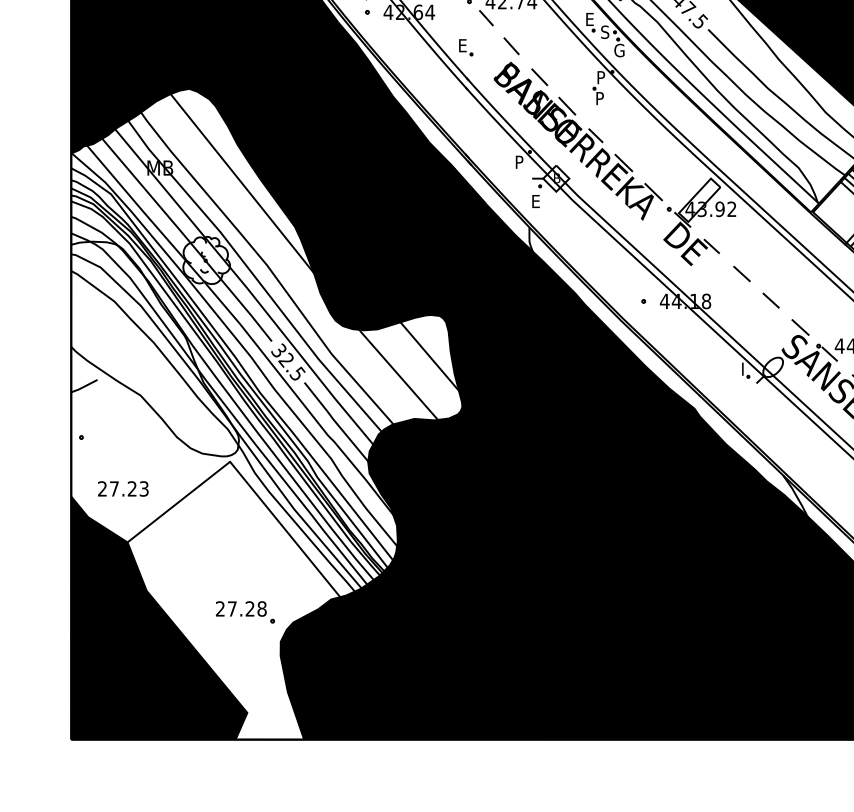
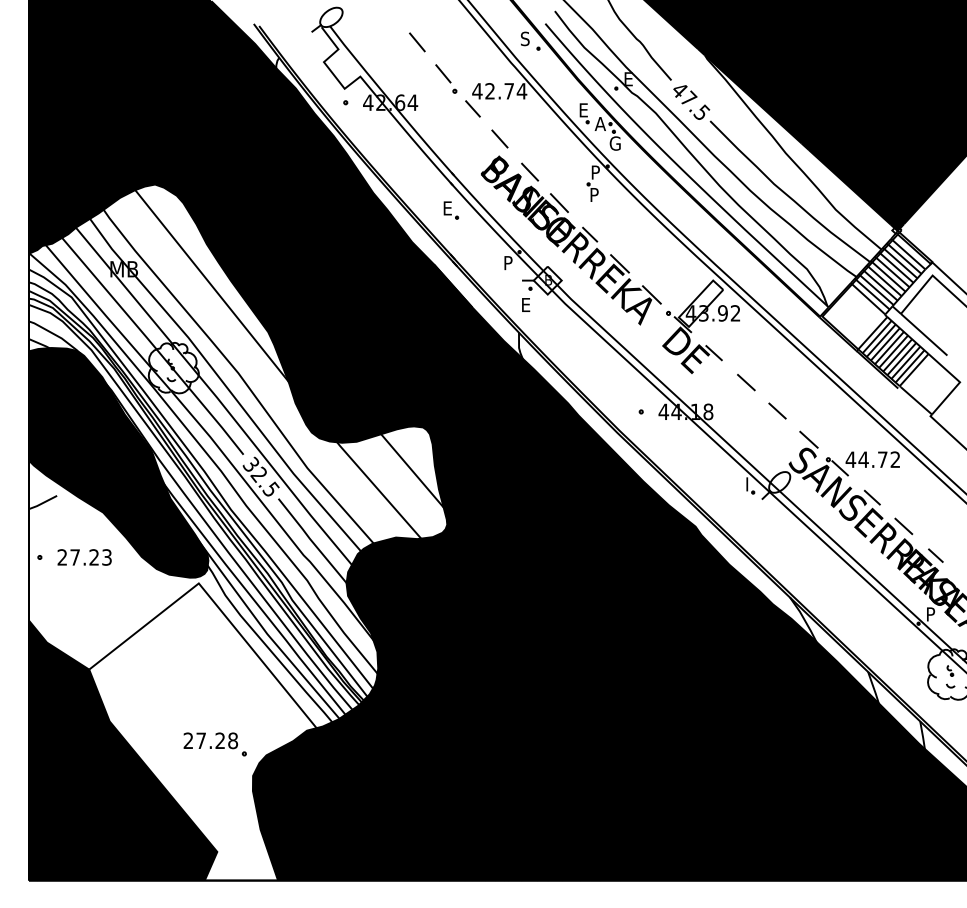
text: (604, 31) -> (599, 123), S -> A
part: (466, 47) -> (451, 210), moved
fill: (154, 348) -> (118, 462), added
text: (123, 488) -> (84, 557), moved

